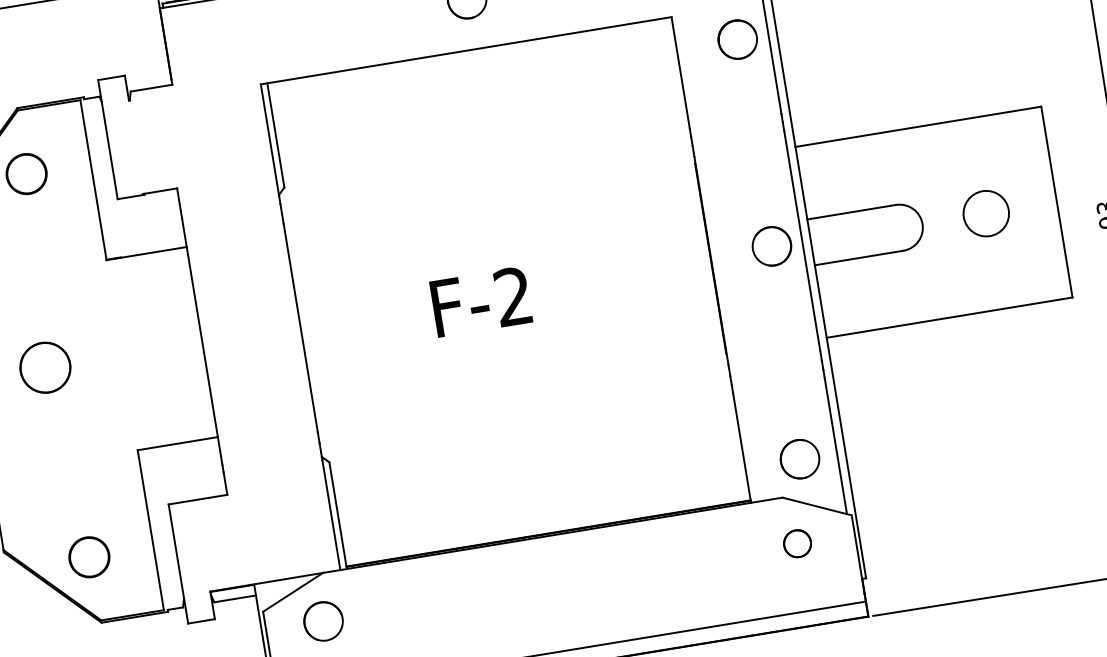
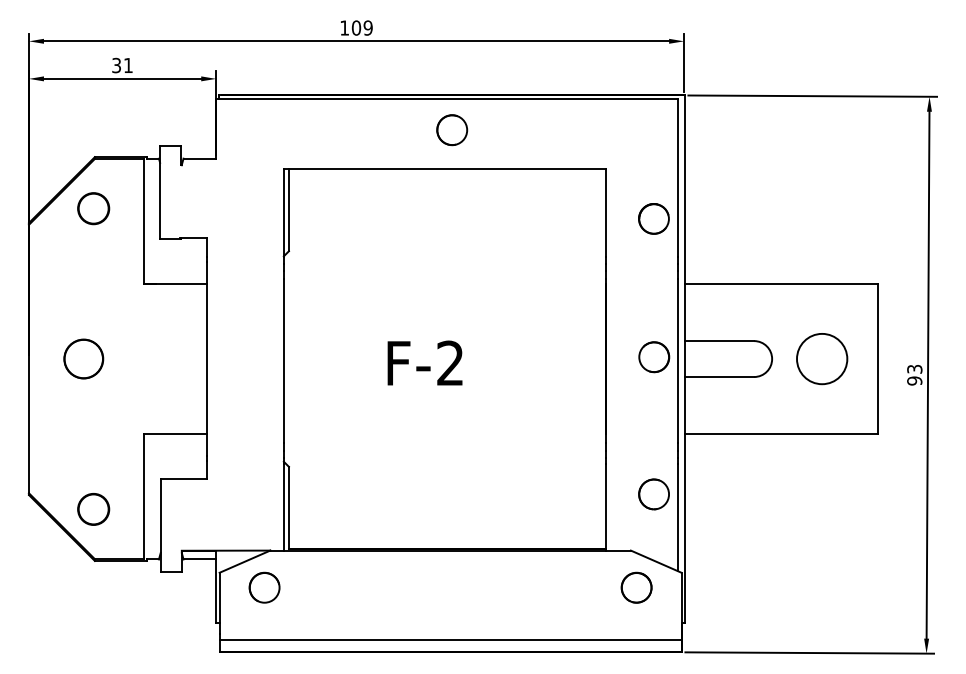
circle: (737, 39) -> (653, 218), moved
circle: (986, 212) -> (822, 358), size x1.43
part: (799, 459) -> (653, 494), moved
part: (797, 543) -> (636, 587), size x1.43

